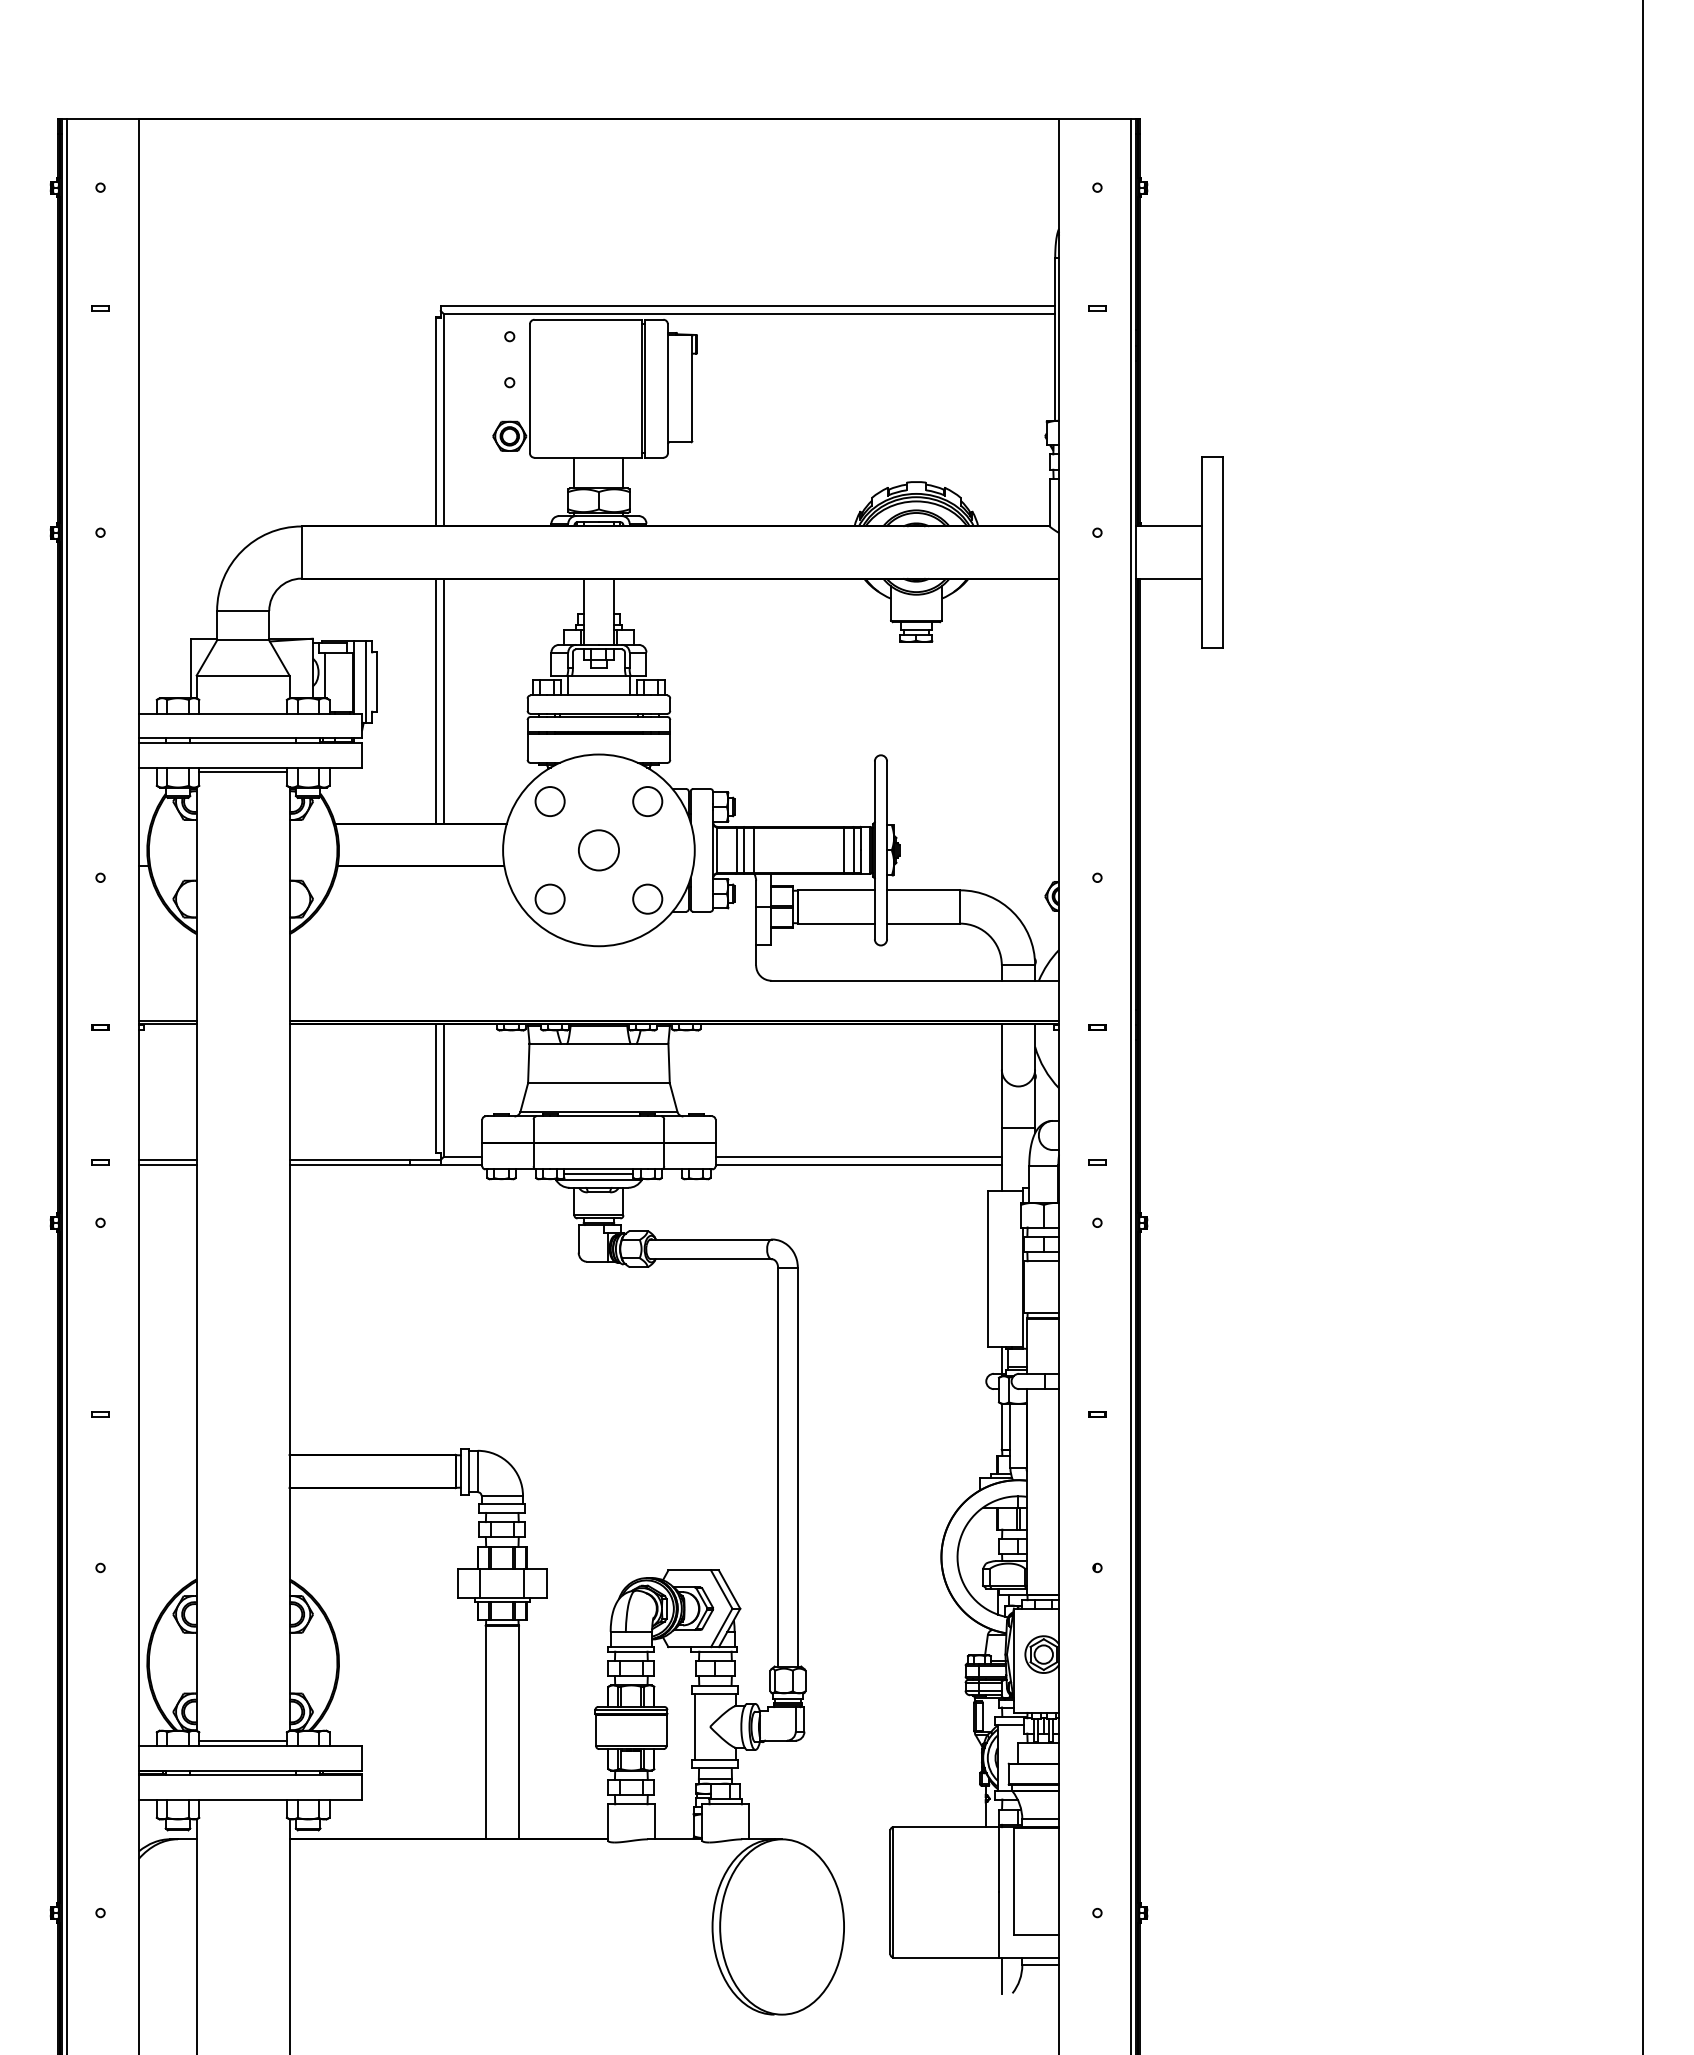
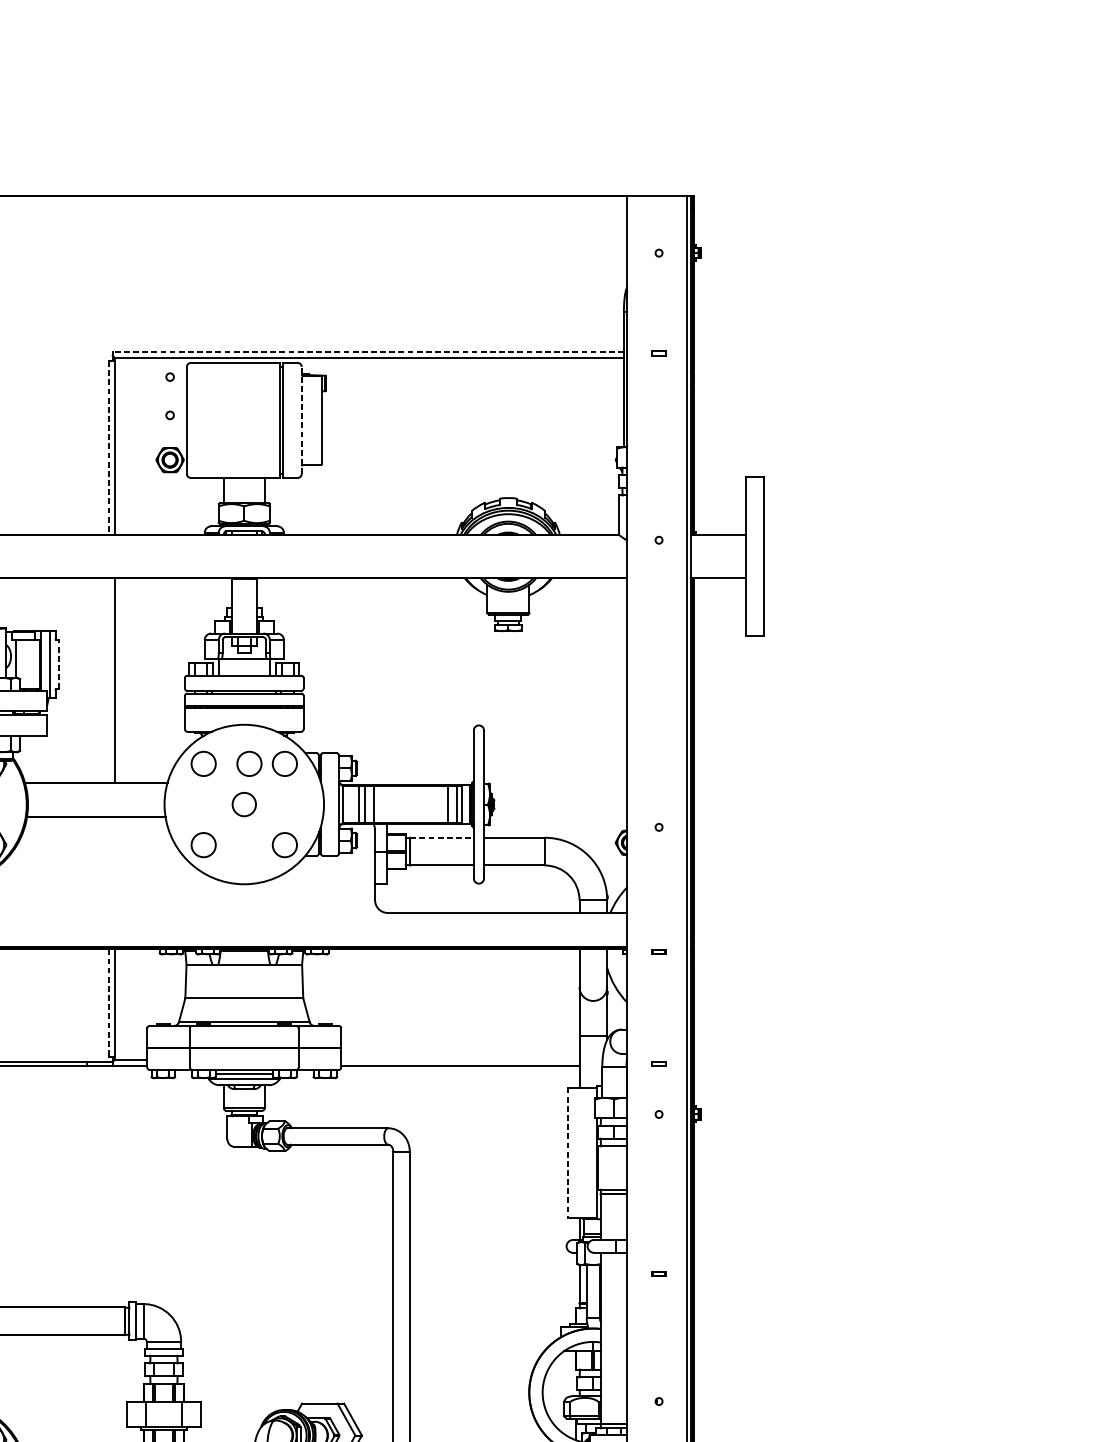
line: (747, 306) -> (367, 352), solid -> dashed
line: (667, 388) -> (301, 420), solid -> dashed
line: (435, 421) -> (108, 447), solid -> dashed
line: (376, 682) -> (59, 664), solid -> dashed
line: (435, 701) -> (108, 680), removed
circle: (604, 801) -> (248, 763), added
circle: (598, 850) -> (243, 804), size x0.7
line: (837, 890) -> (442, 837), solid -> dashed
line: (435, 1089) -> (108, 1003), solid -> dashed
line: (858, 1156) -> (460, 1059), removed
line: (987, 1269) -> (567, 1153), solid -> dashed

